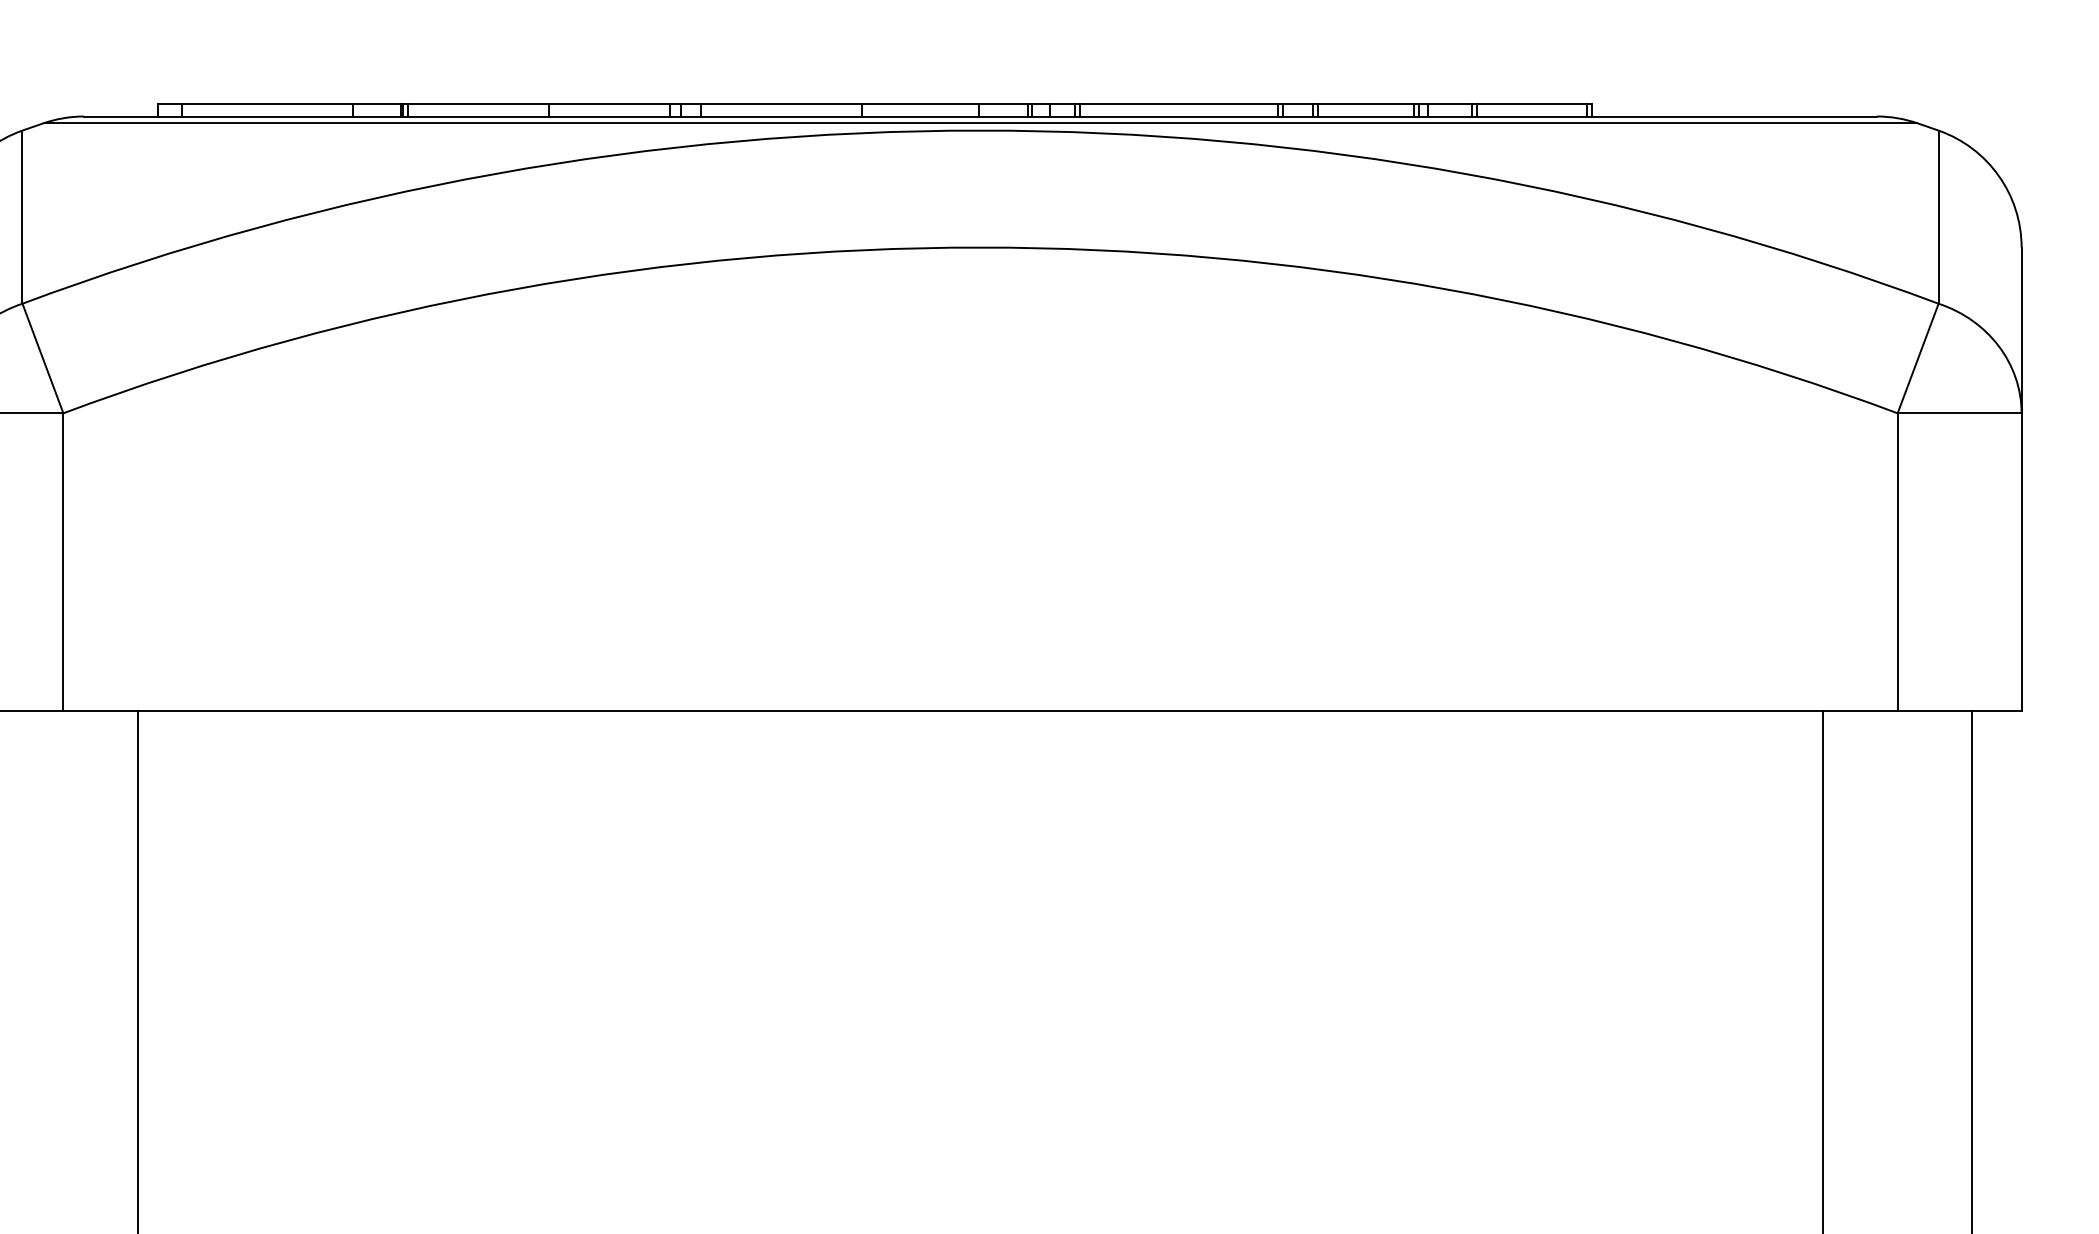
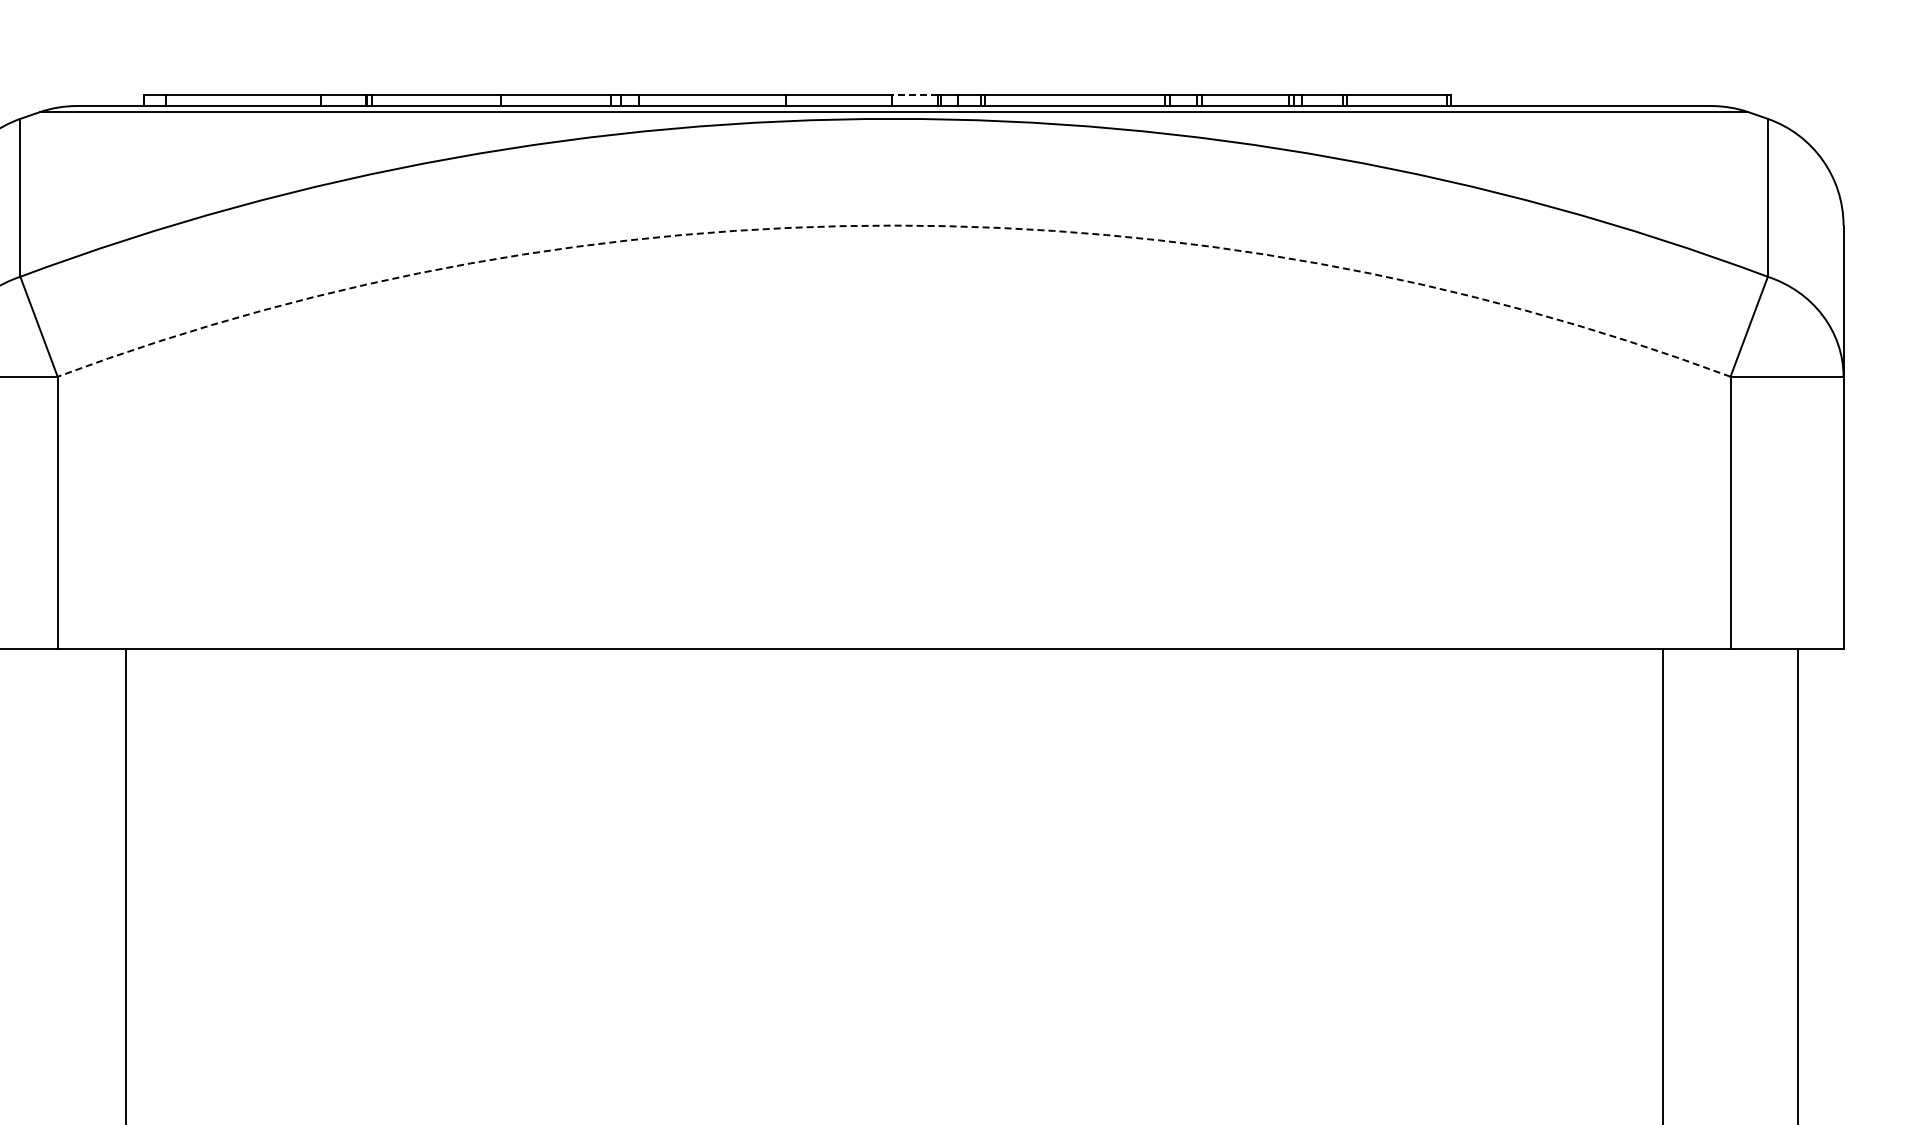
line: (1002, 103) -> (914, 94), solid -> dashed
arc: (980, 247) -> (894, 225), solid -> dashed

